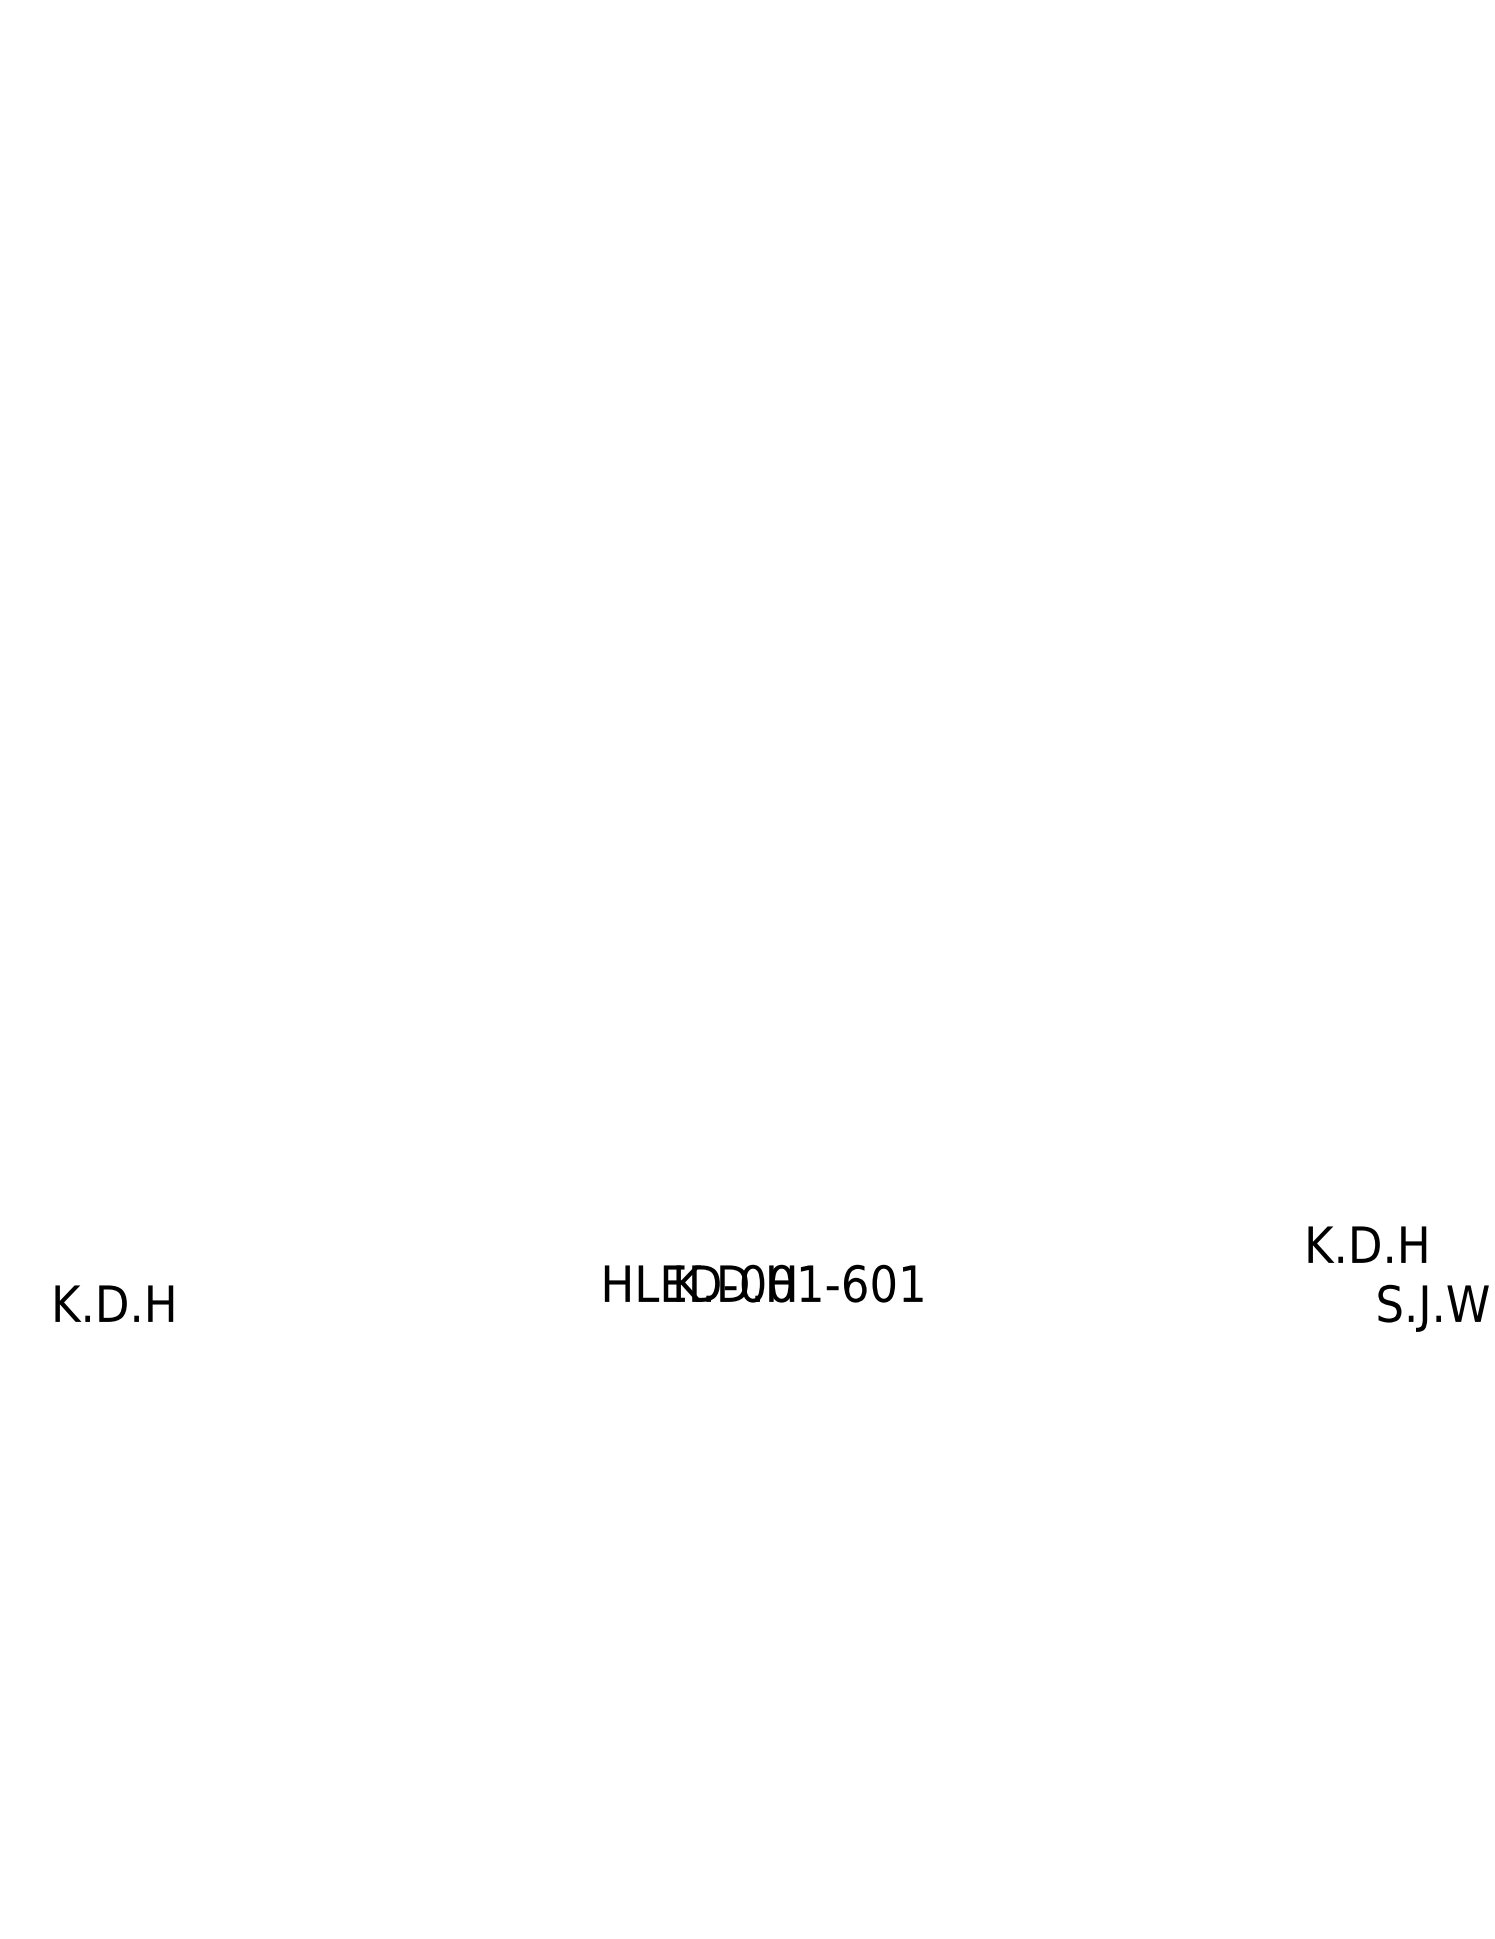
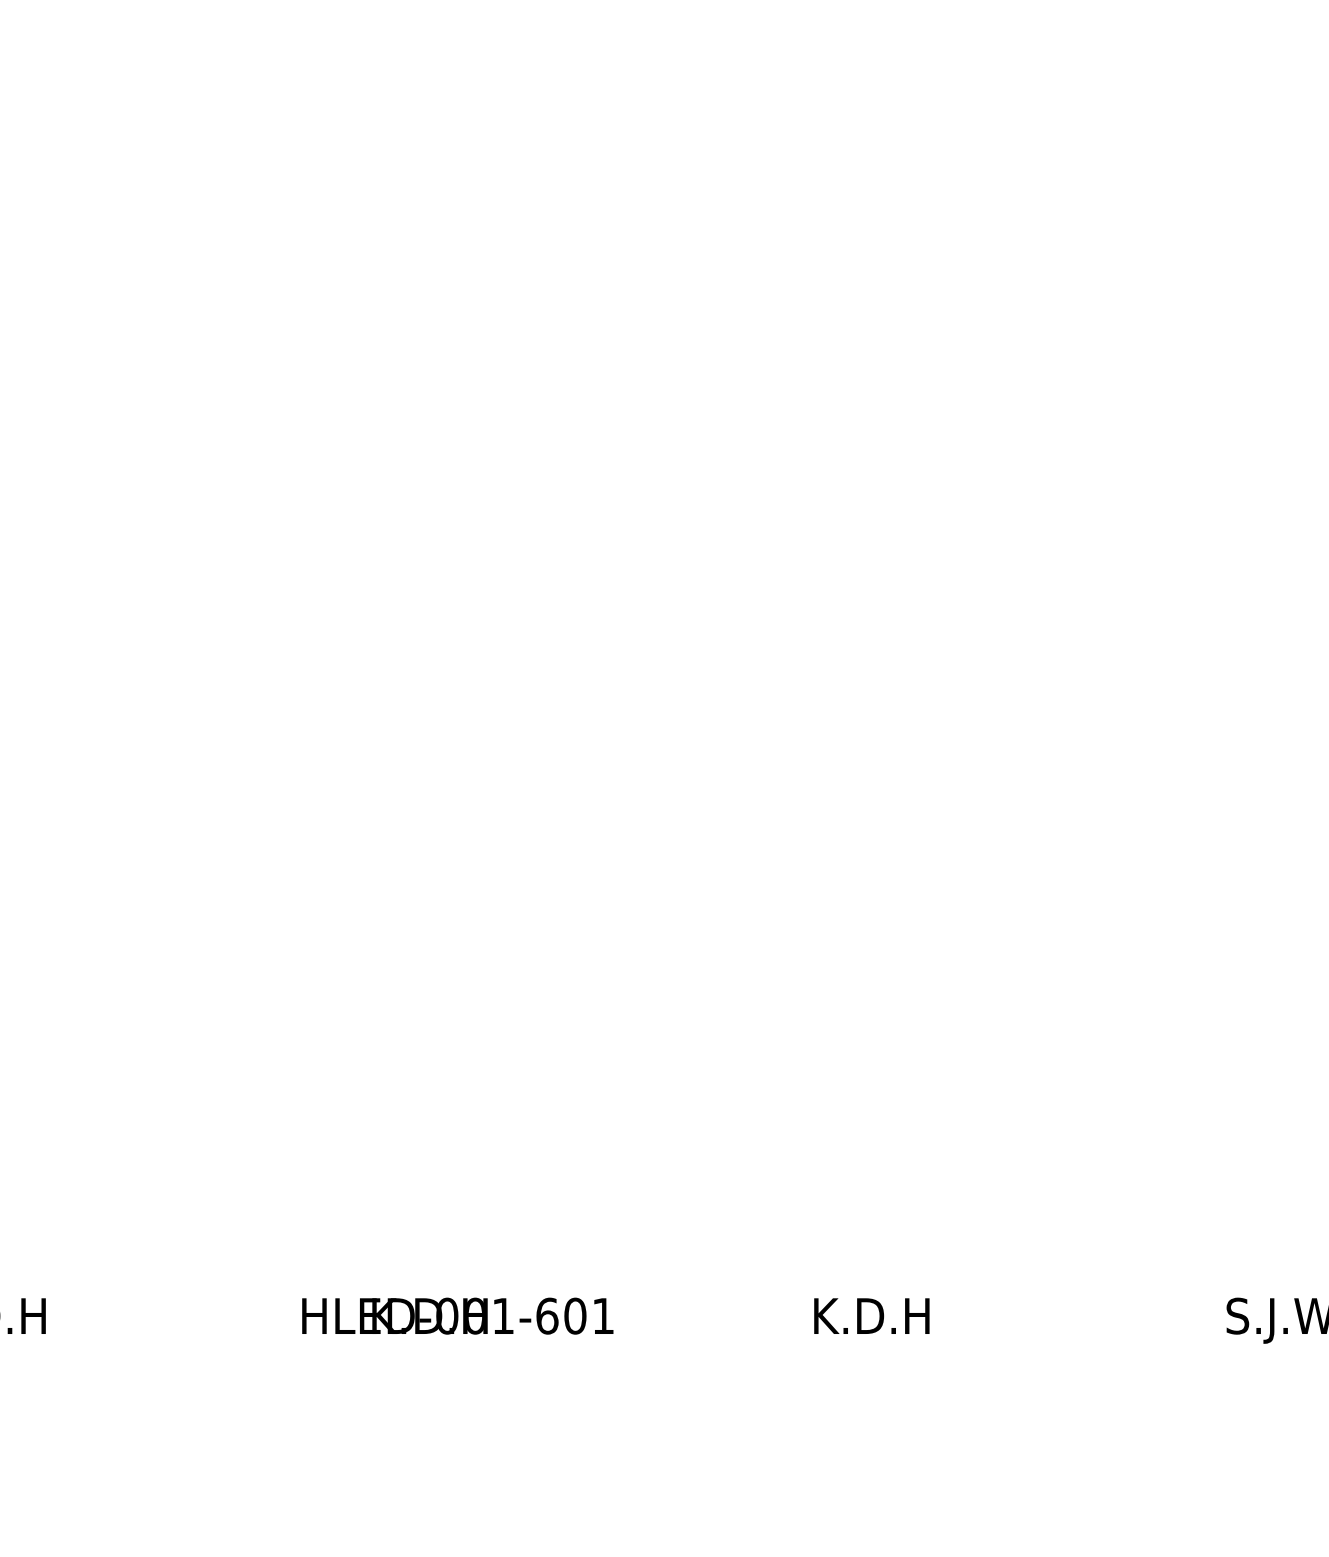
text: (1367, 1244) -> (872, 1315), moved
text: (763, 1283) -> (457, 1315), moved

